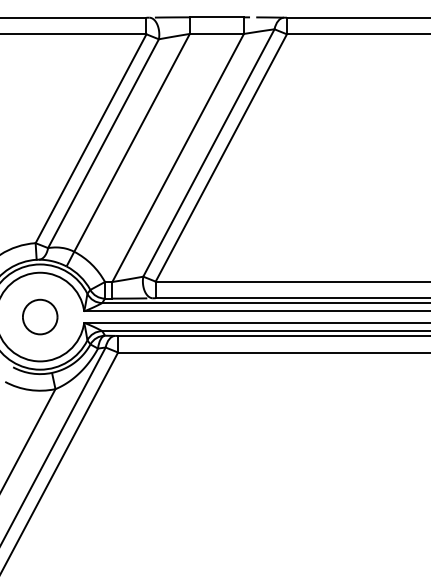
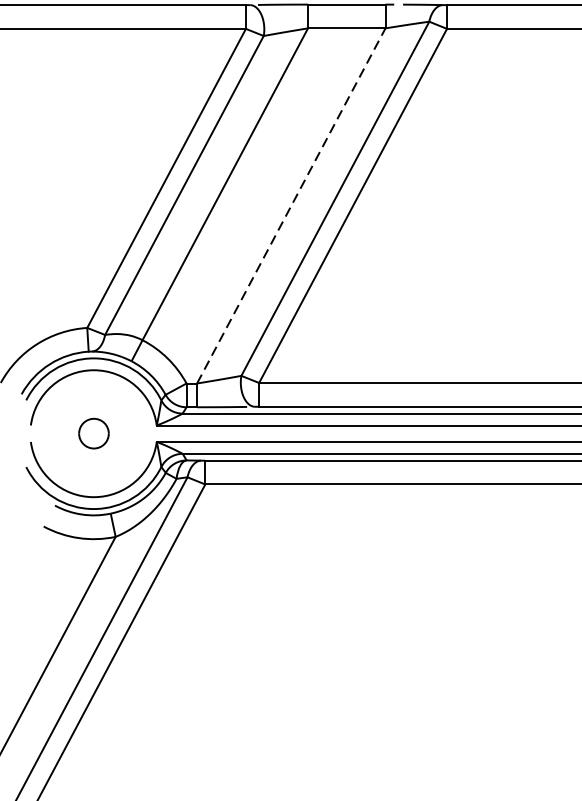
line: (178, 157) -> (291, 205), solid -> dashed
part: (40, 316) -> (94, 432), size x0.6

